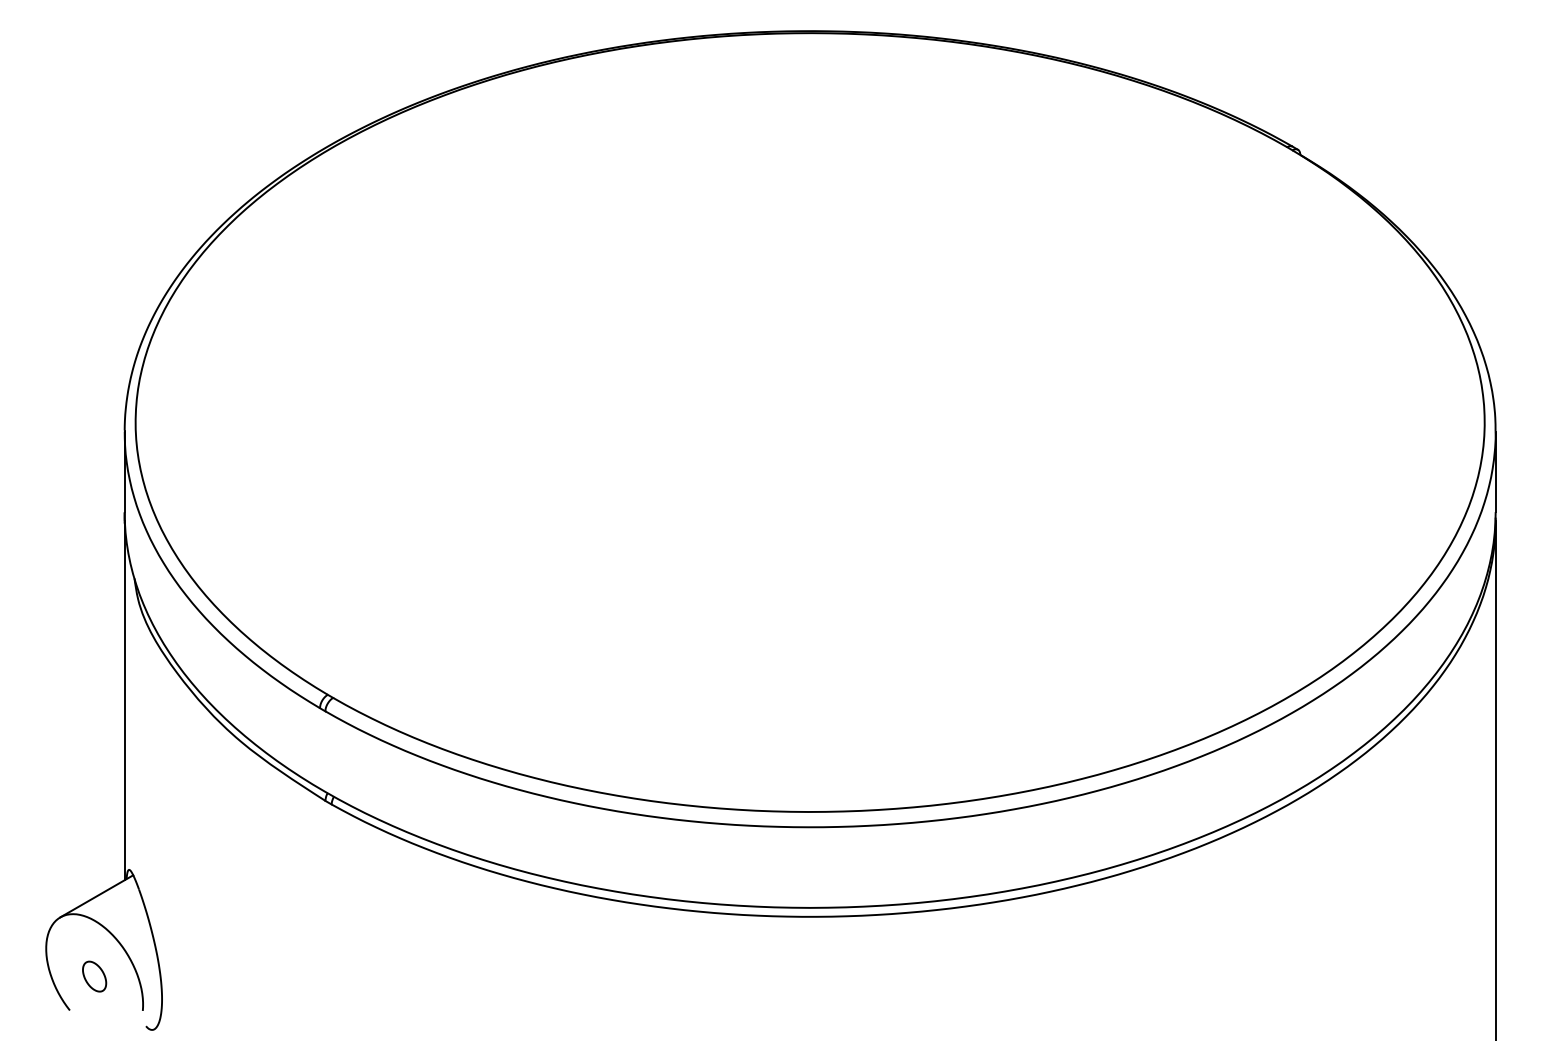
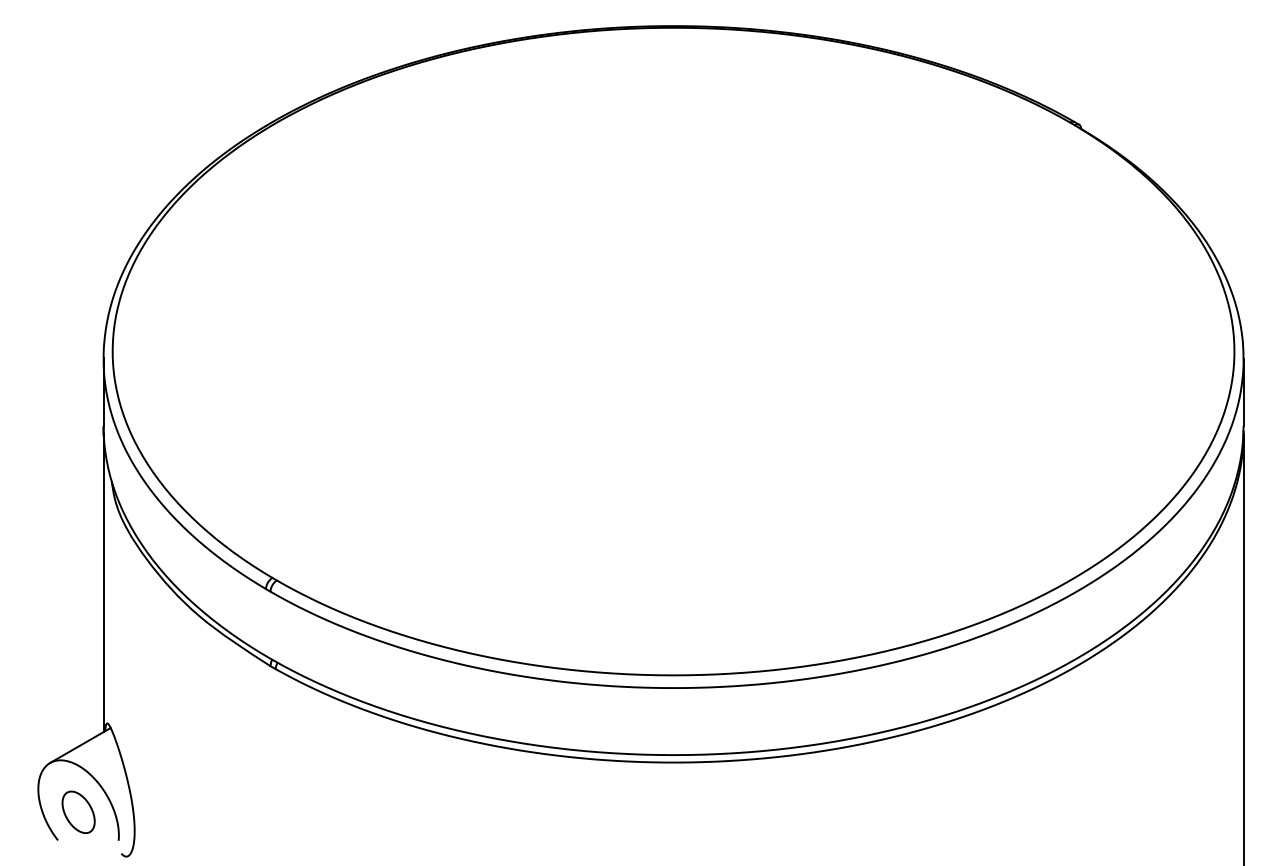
part: (94, 976) -> (78, 812), size x1.67

